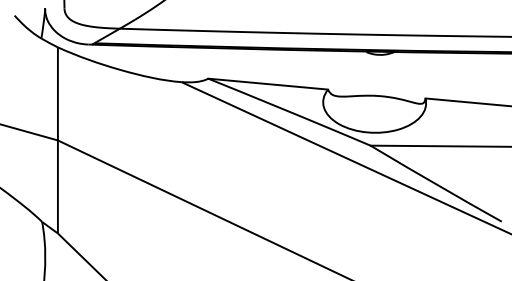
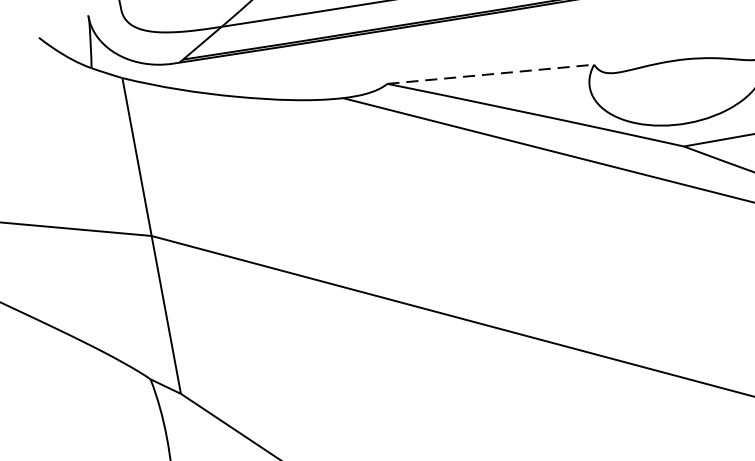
line: (268, 84) -> (491, 74), solid -> dashed

